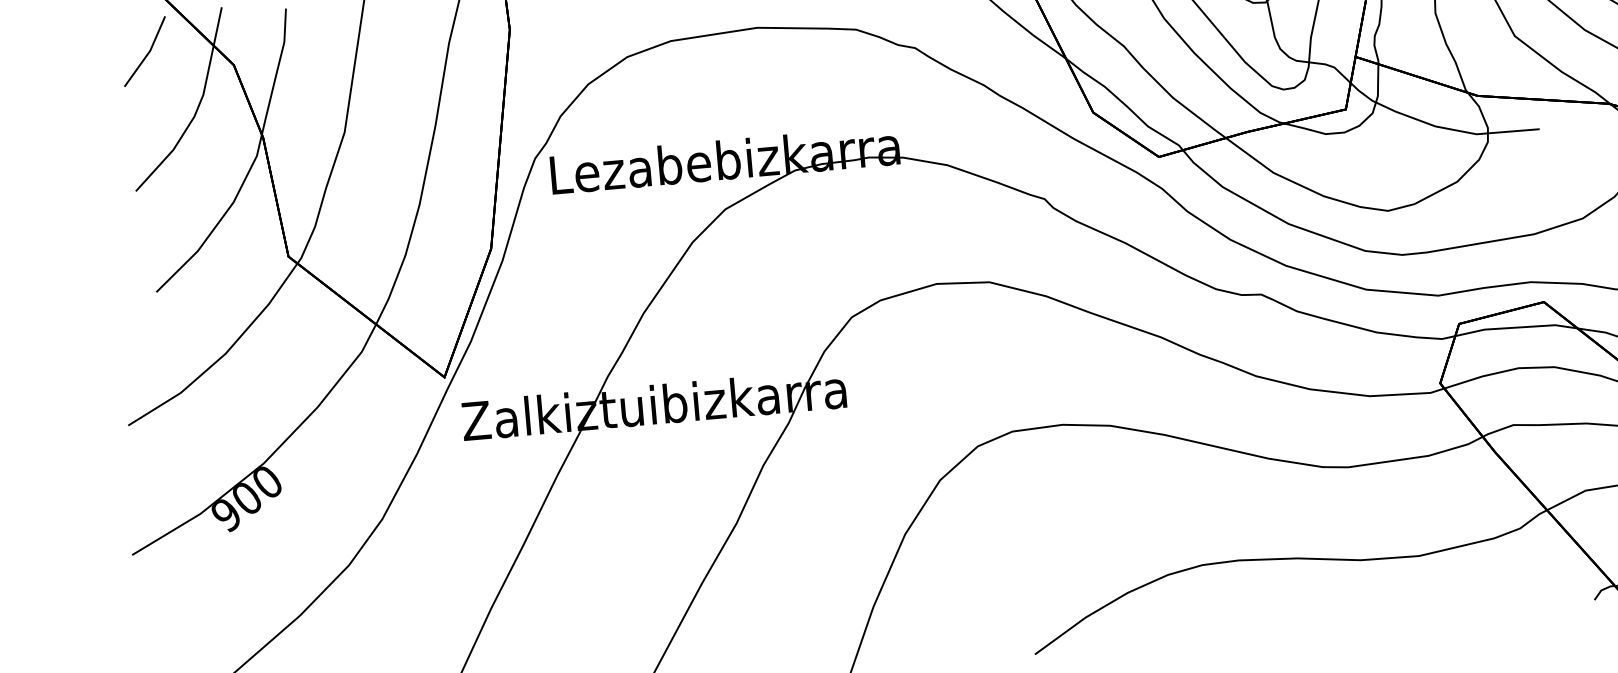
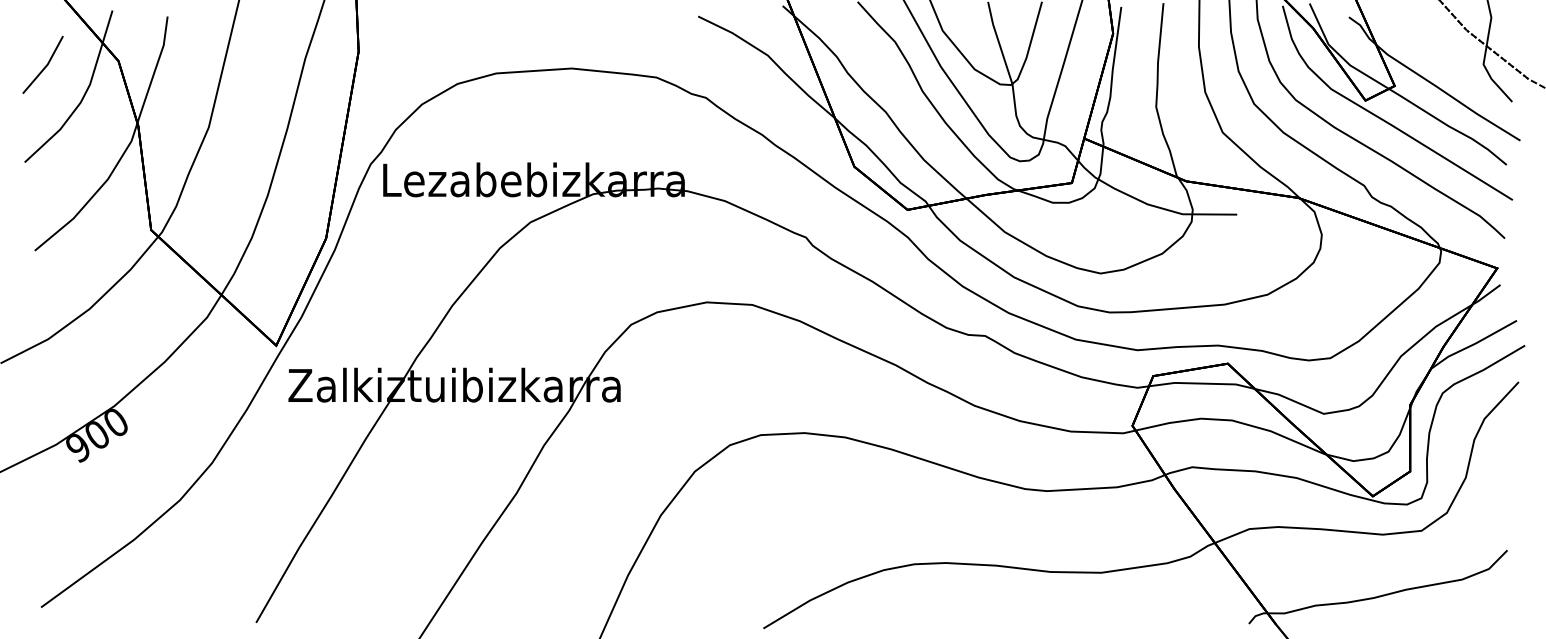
line: (146, 53) -> (44, 66), moved

